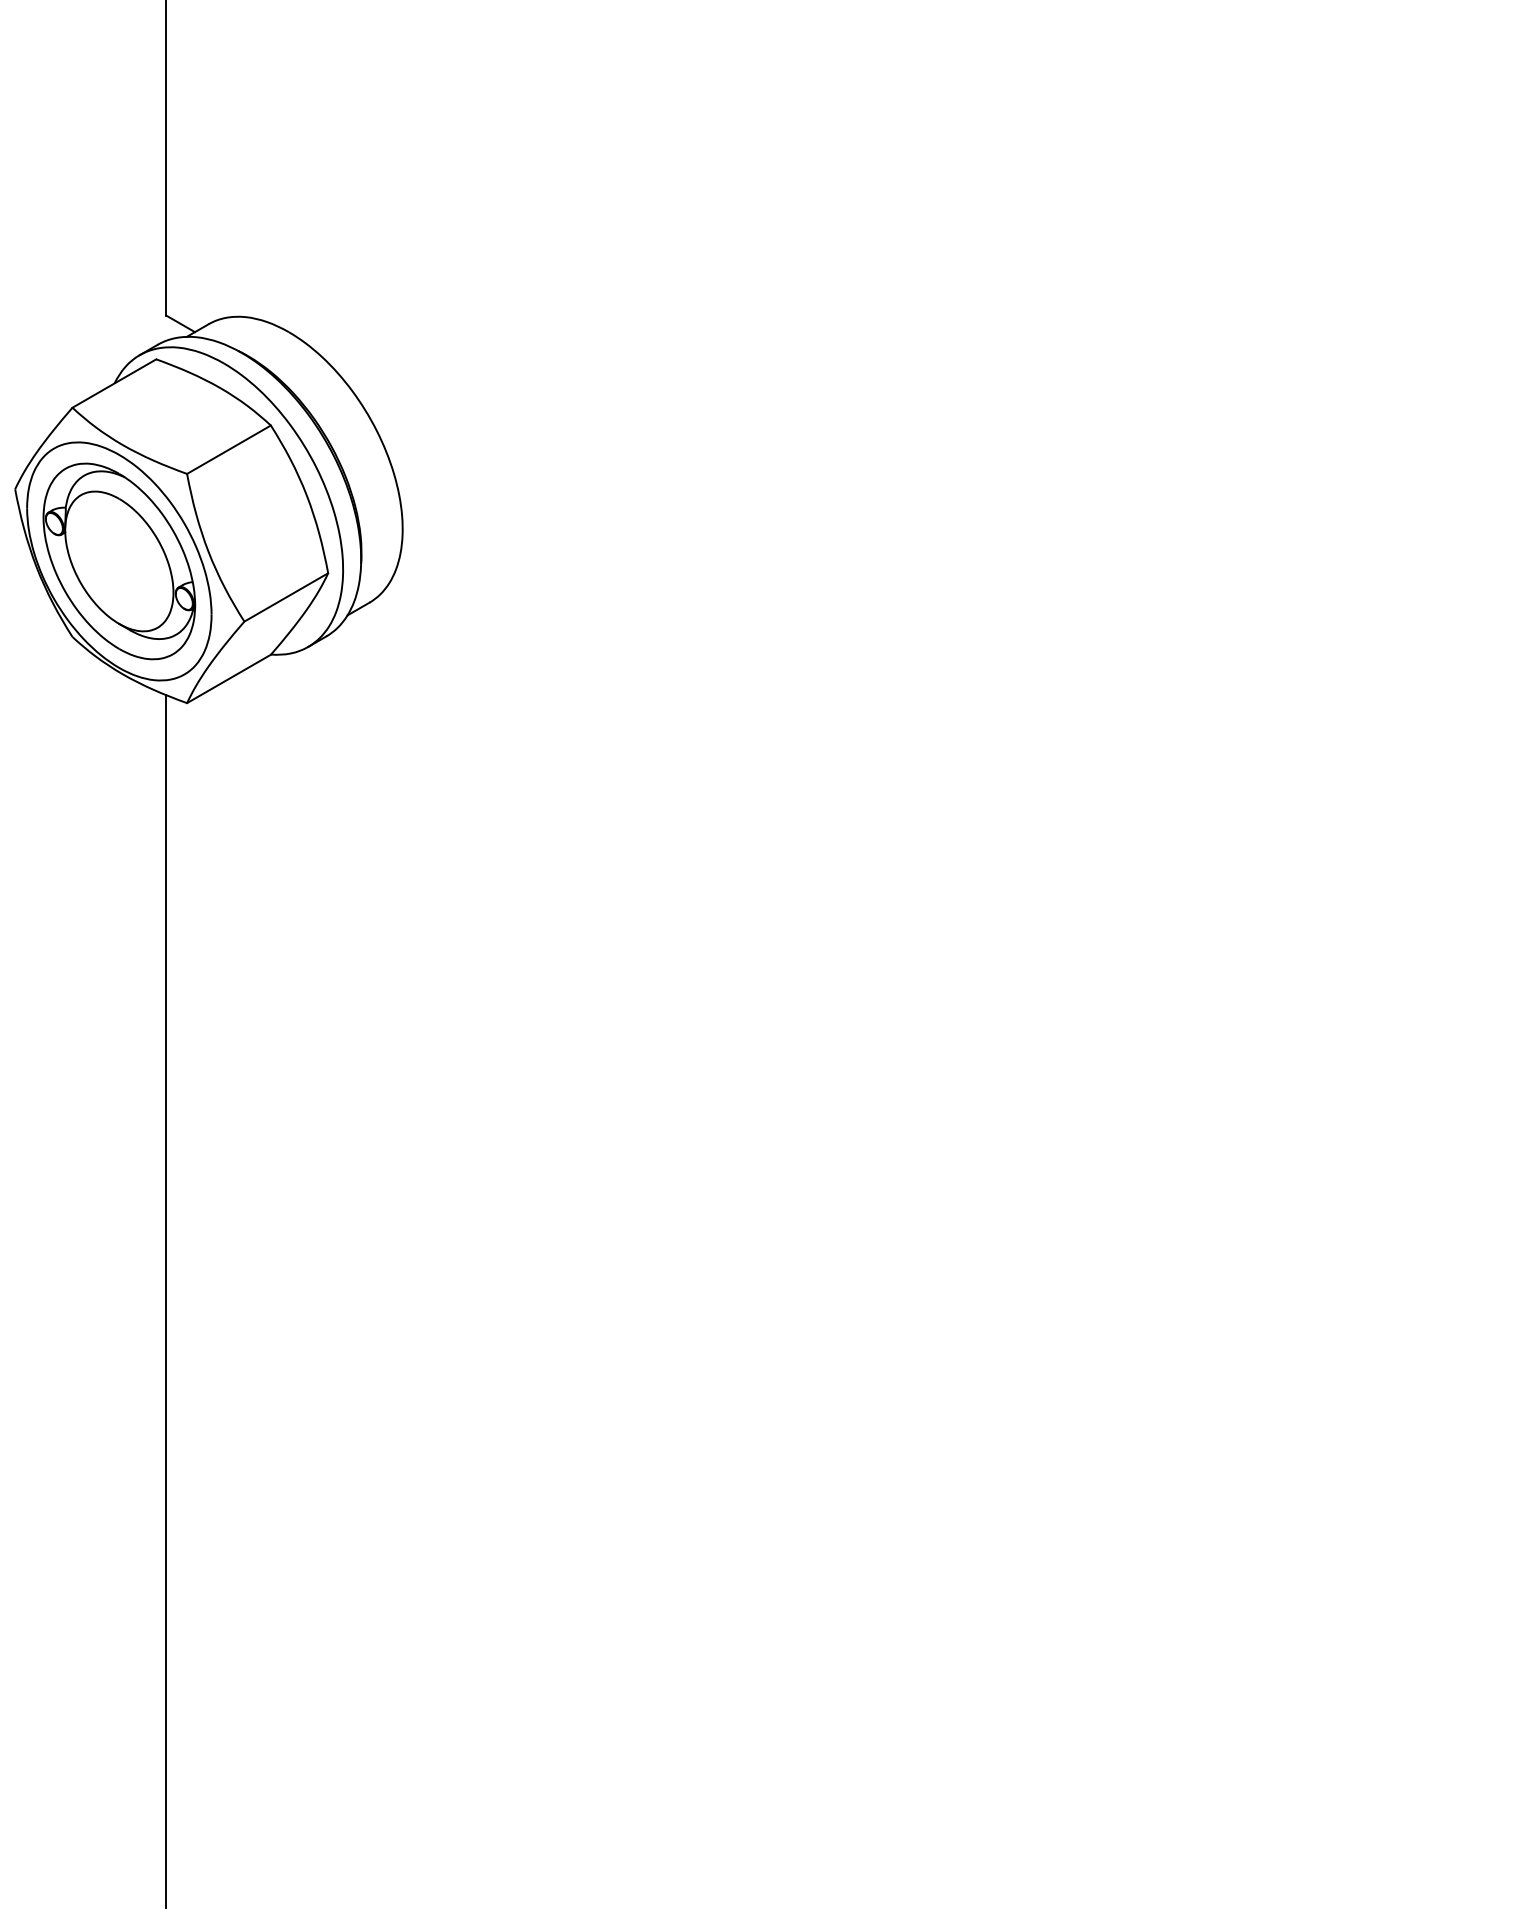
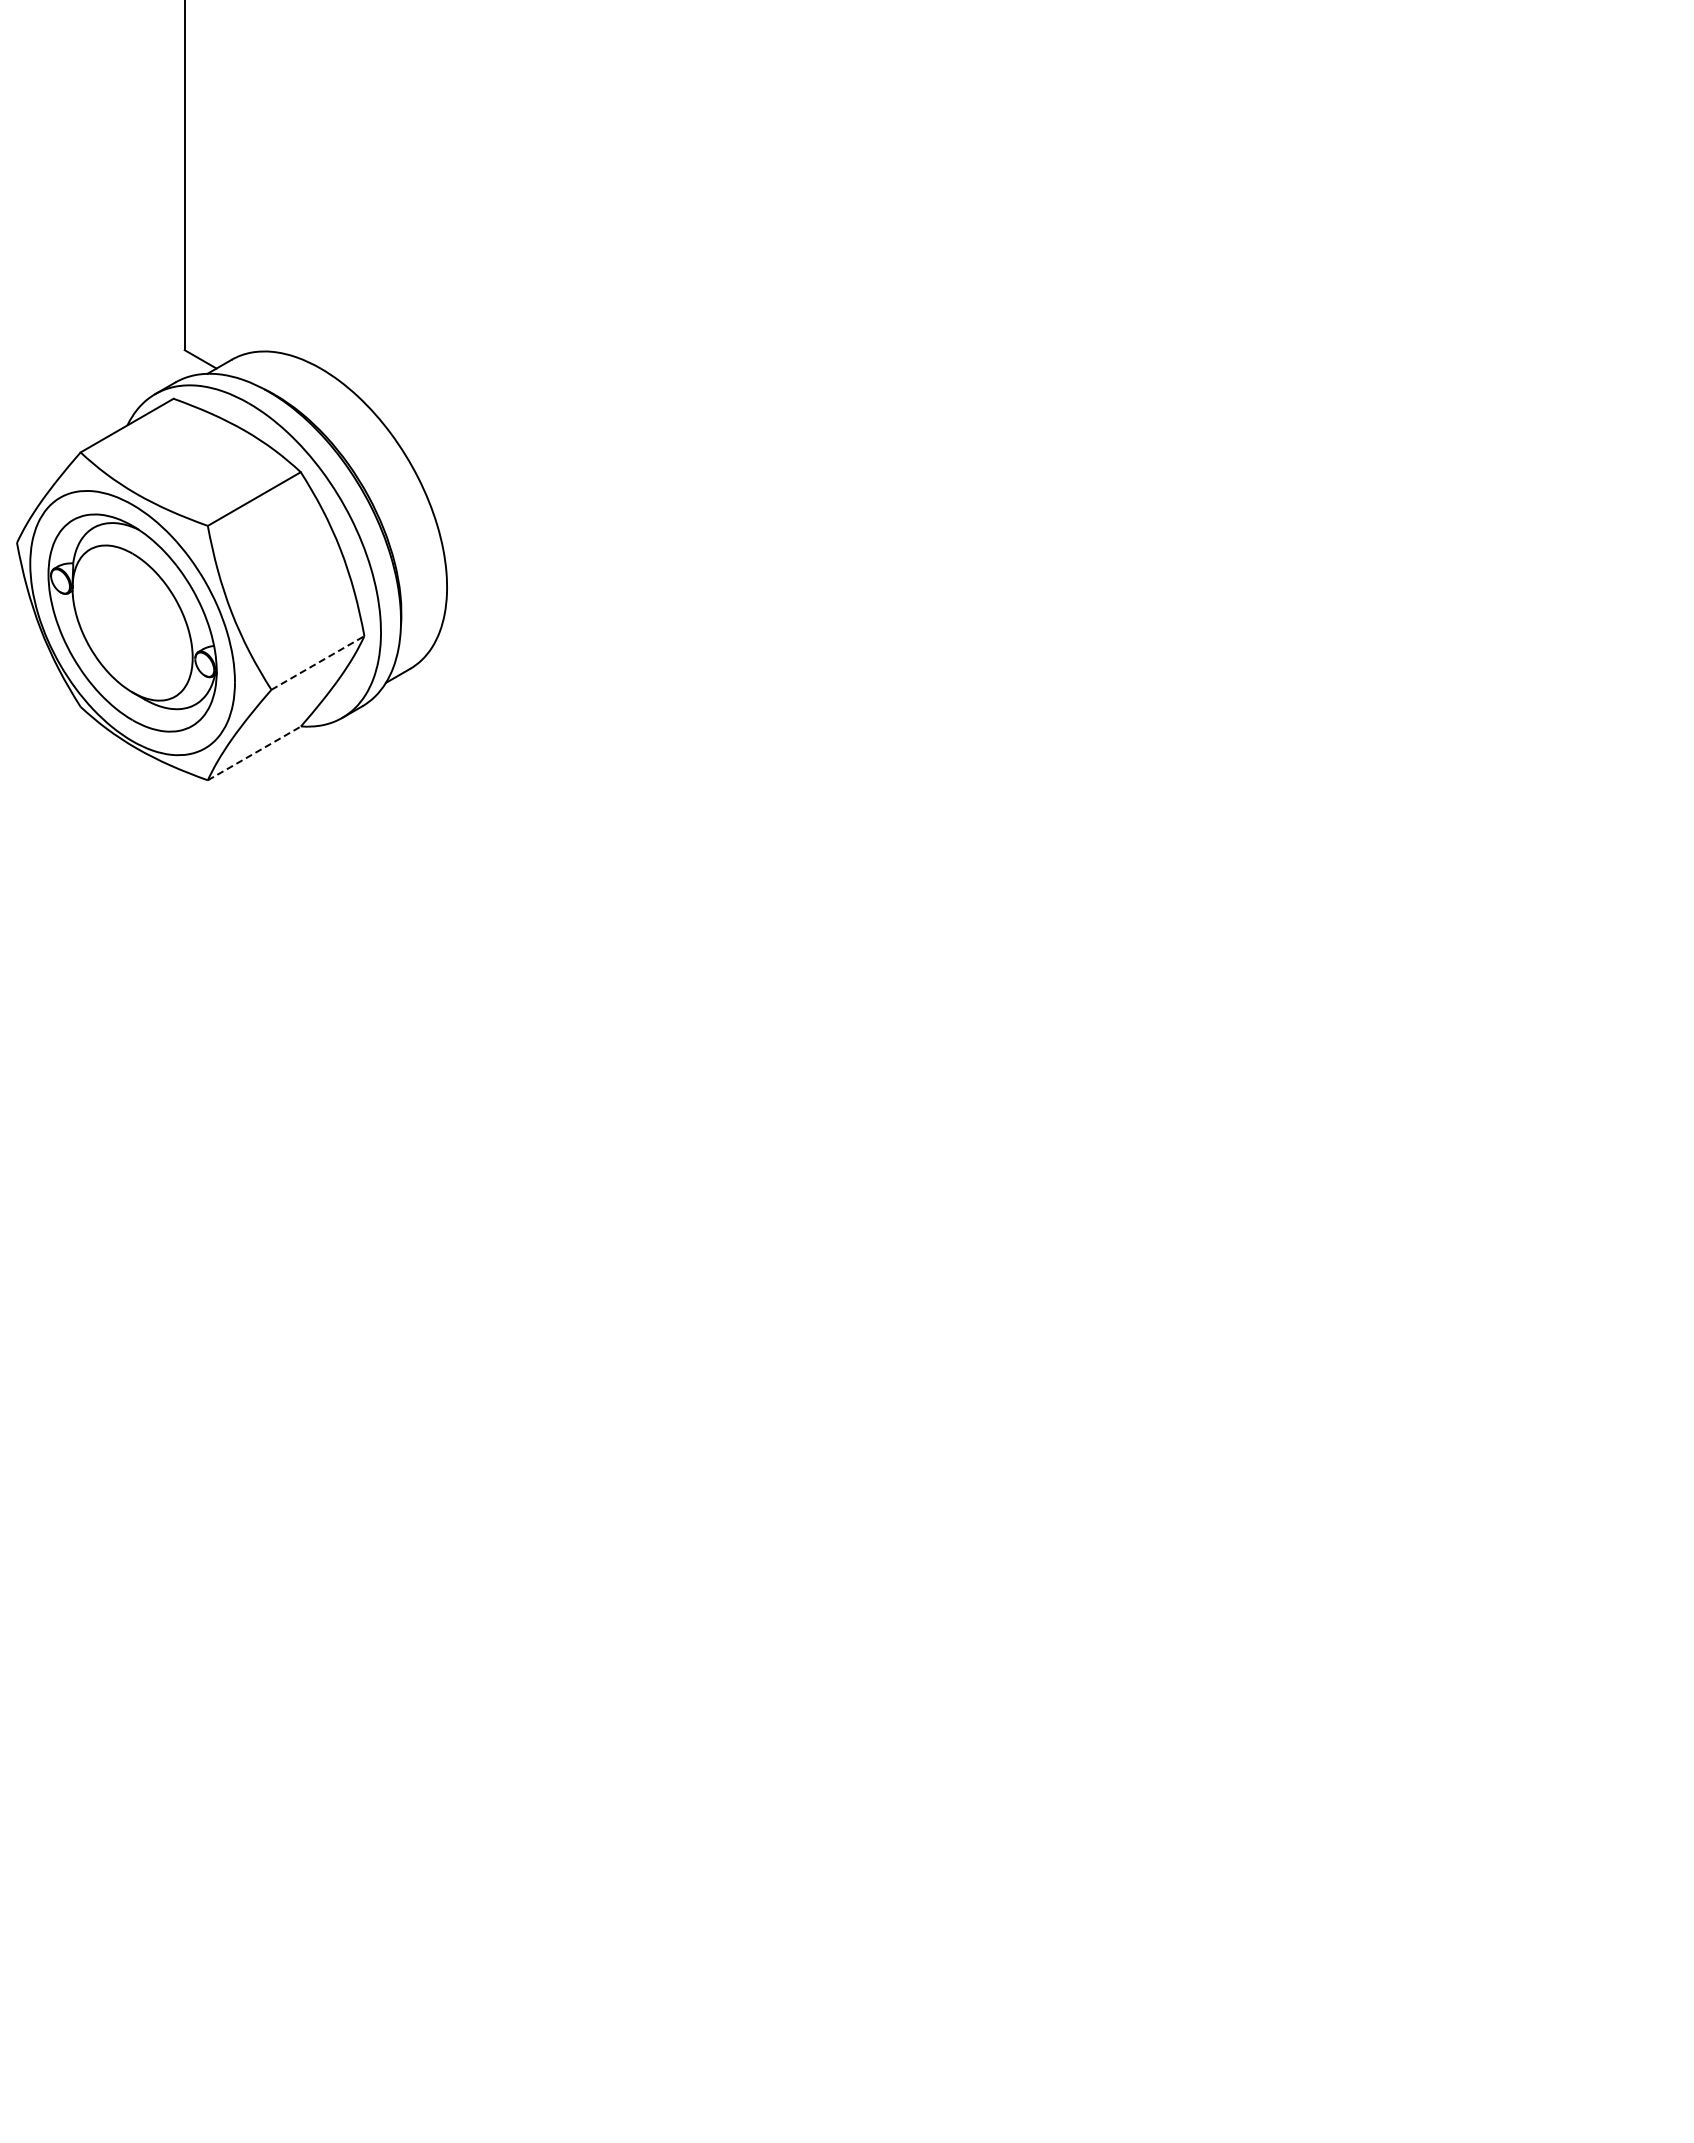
line: (285, 596) -> (317, 662), solid -> dashed
line: (229, 678) -> (254, 753), solid -> dashed
line: (166, 1301) -> (184, 1444), removed

